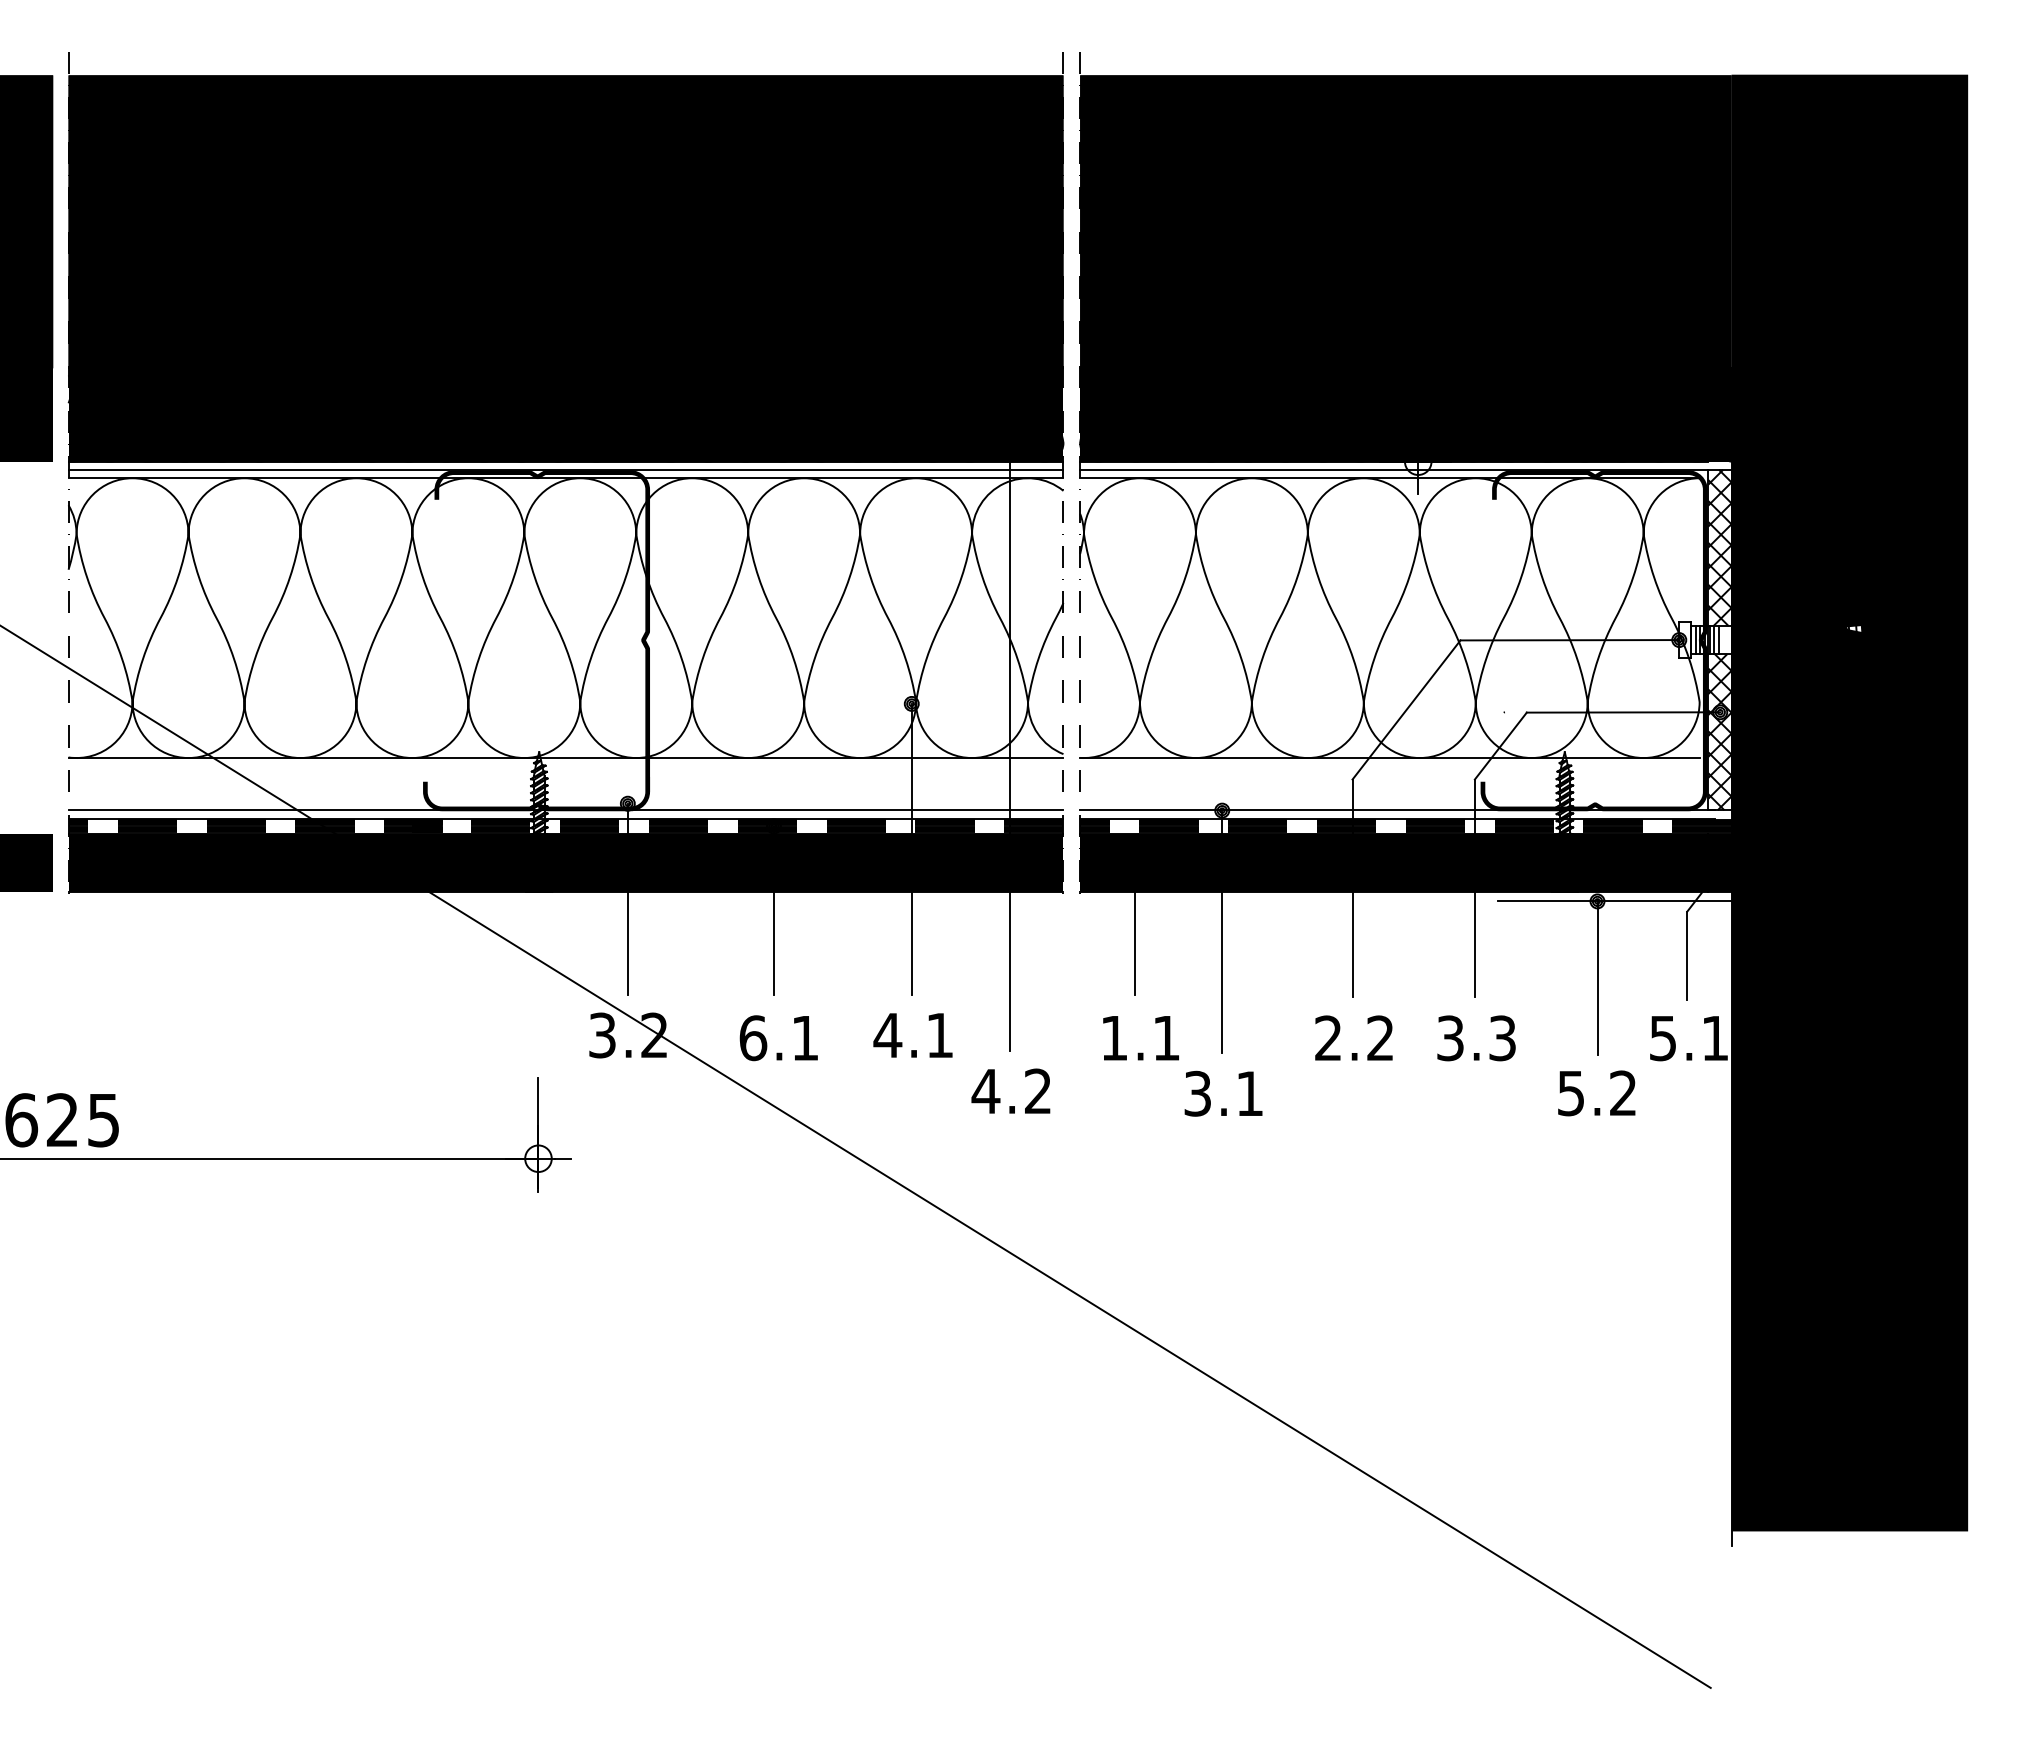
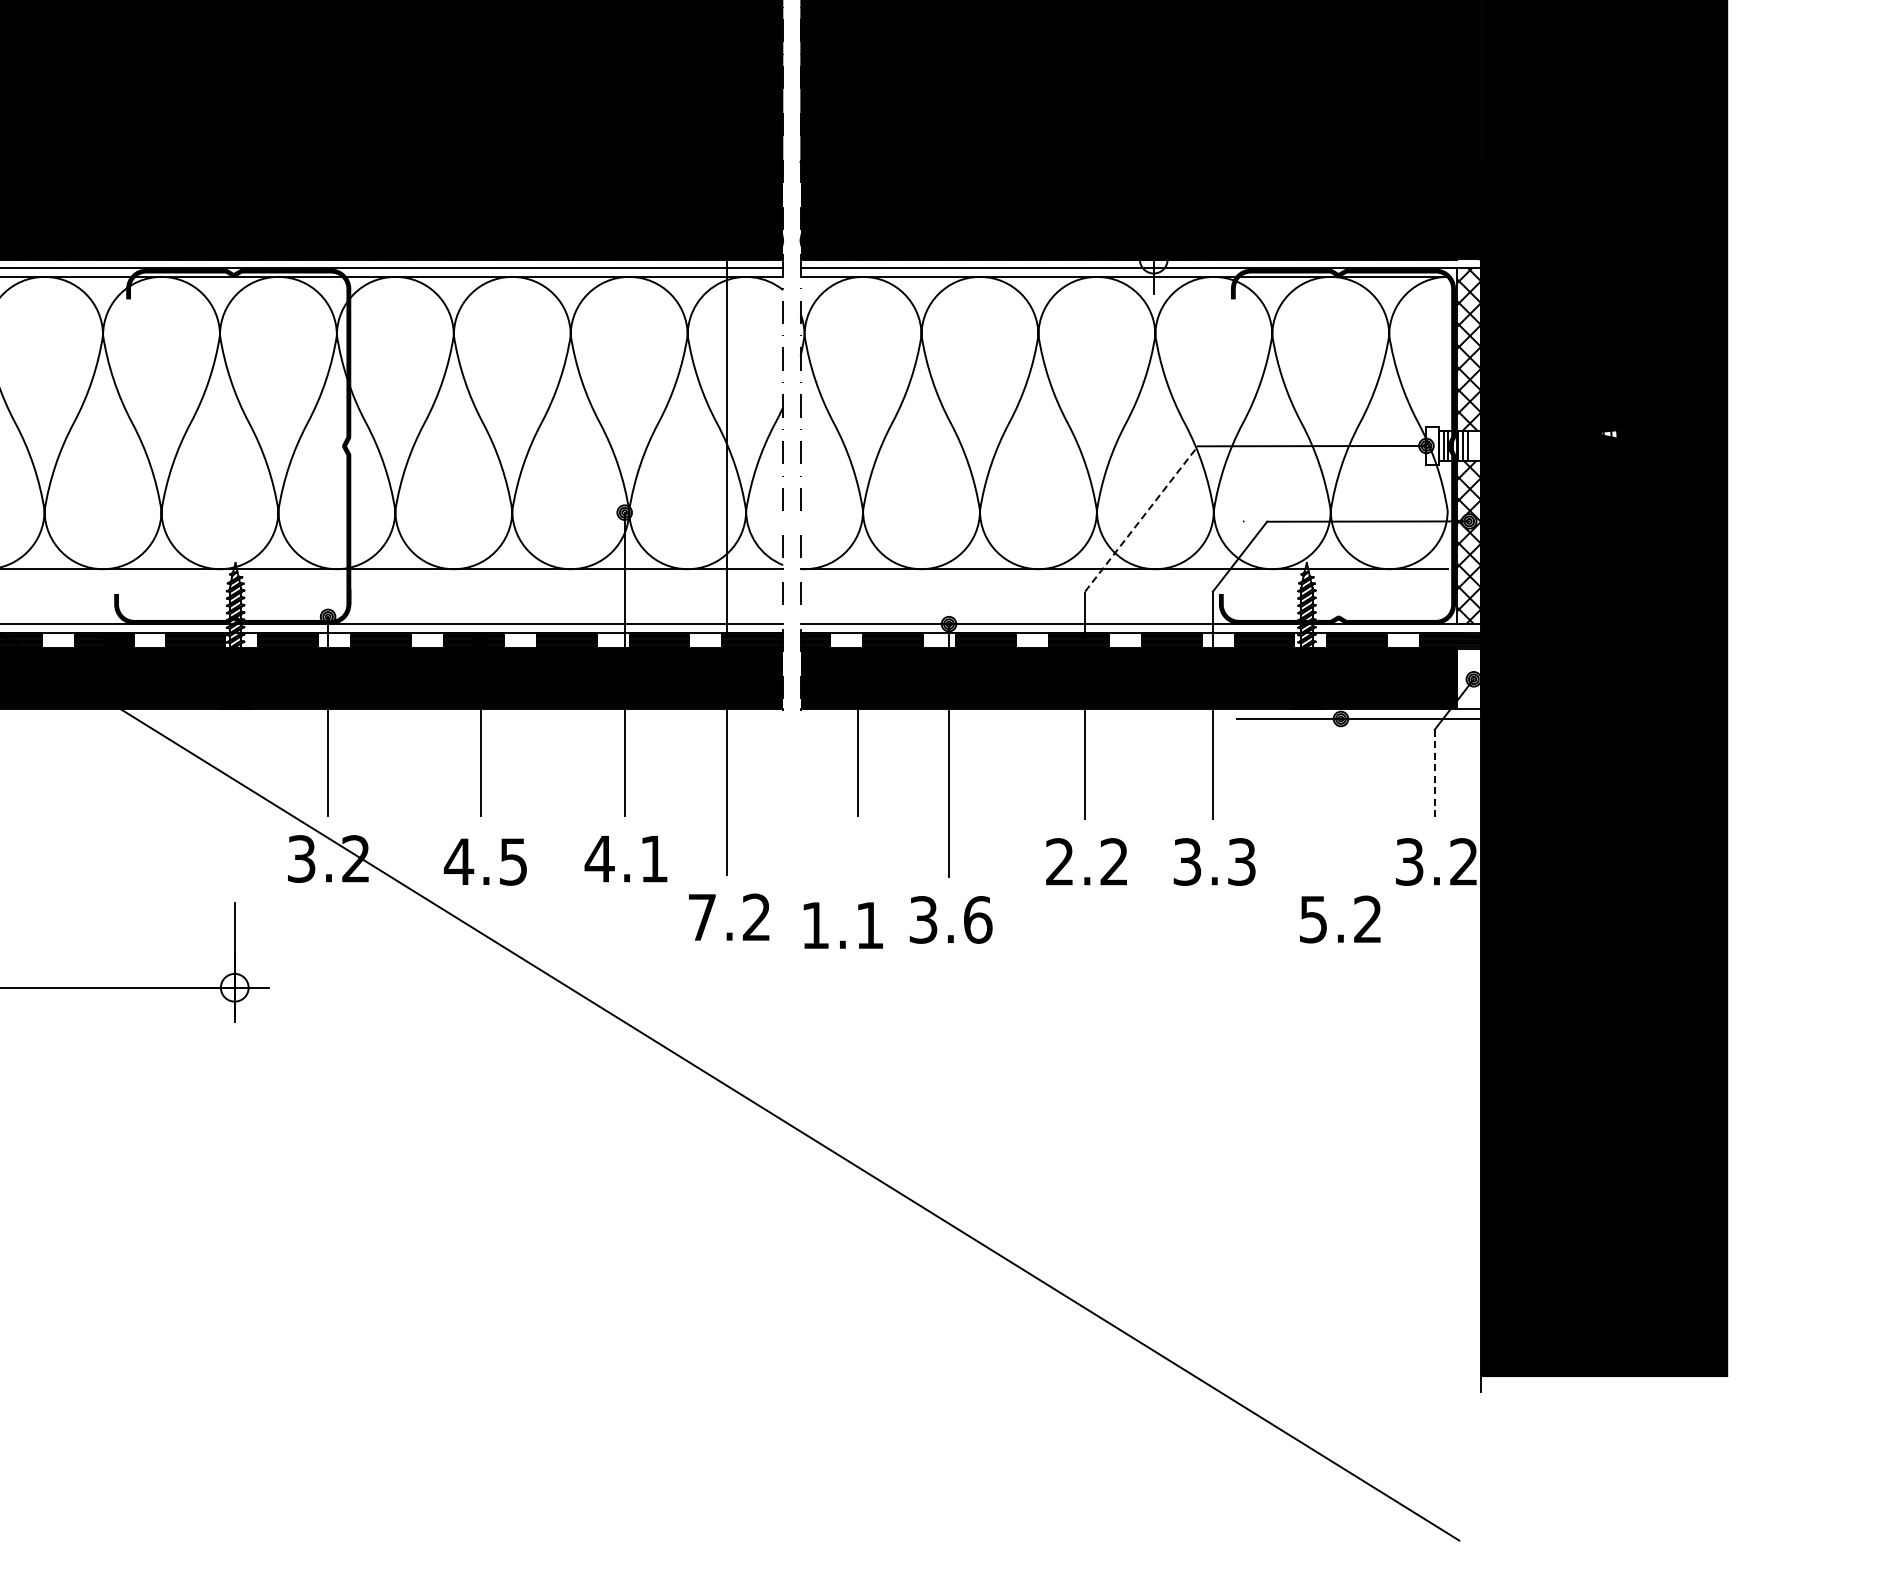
line: (1406, 709) -> (1141, 518), solid -> dashed
fill: (1719, 863) -> (1468, 679), removed
line: (1687, 956) -> (1435, 776), solid -> dashed
line: (1597, 977) -> (1341, 798), removed
text: (1688, 1037) -> (1436, 861), 5.1 -> 3.2
text: (778, 1038) -> (485, 862), 6.1 -> 4.5
text: (1140, 1038) -> (842, 925), moved
text: (985, 1091) -> (701, 917), 4.2 -> 7.2
text: (1249, 1093) -> (977, 919), 3.1 -> 3.6

